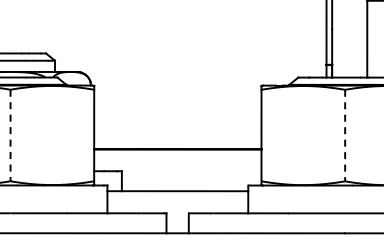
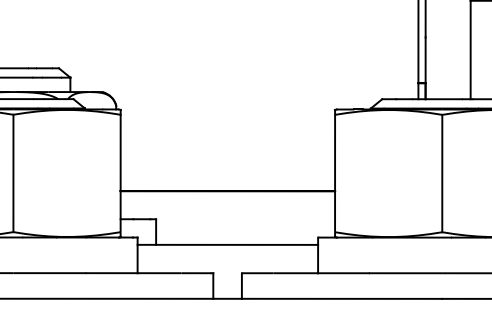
line: (10, 135) -> (13, 173), dashed -> solid
line: (345, 135) -> (442, 173), dashed -> solid

